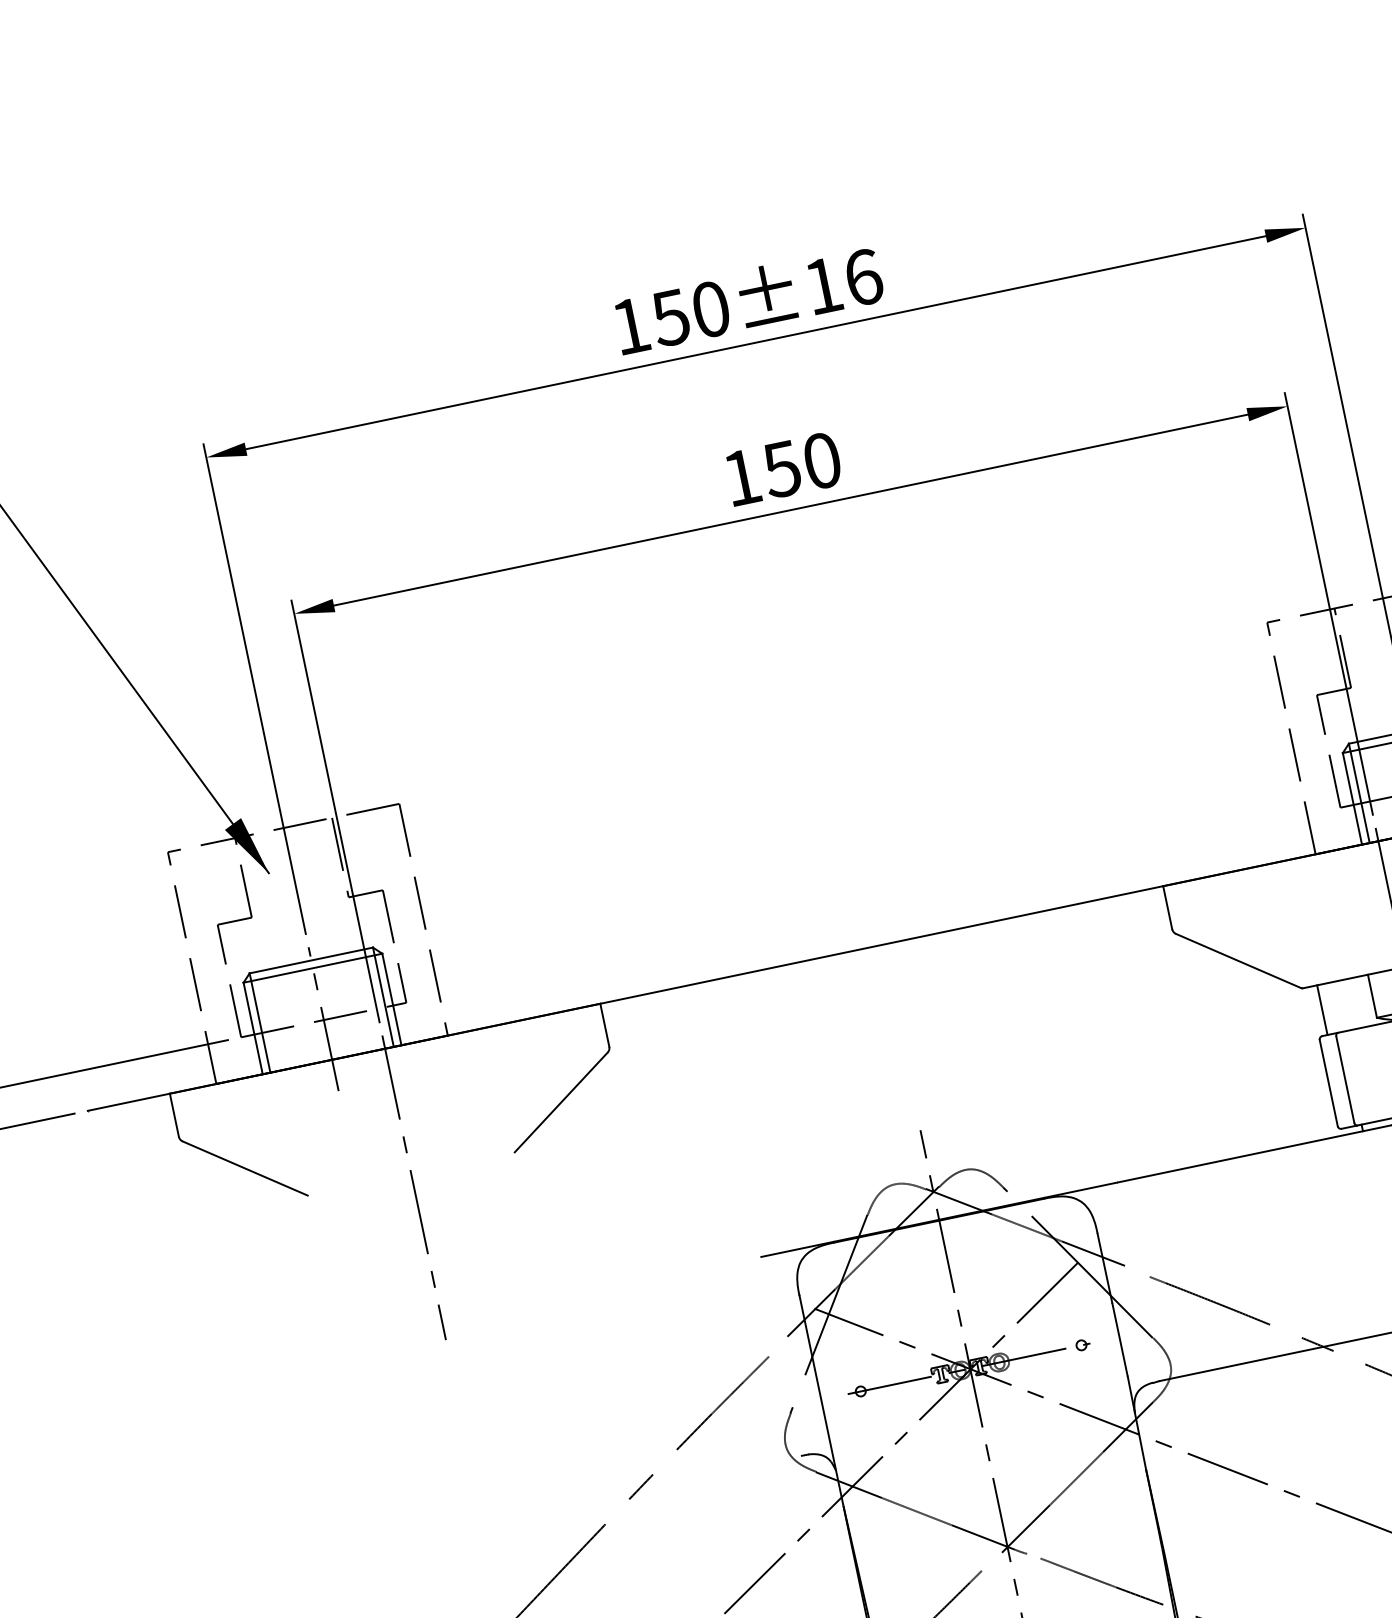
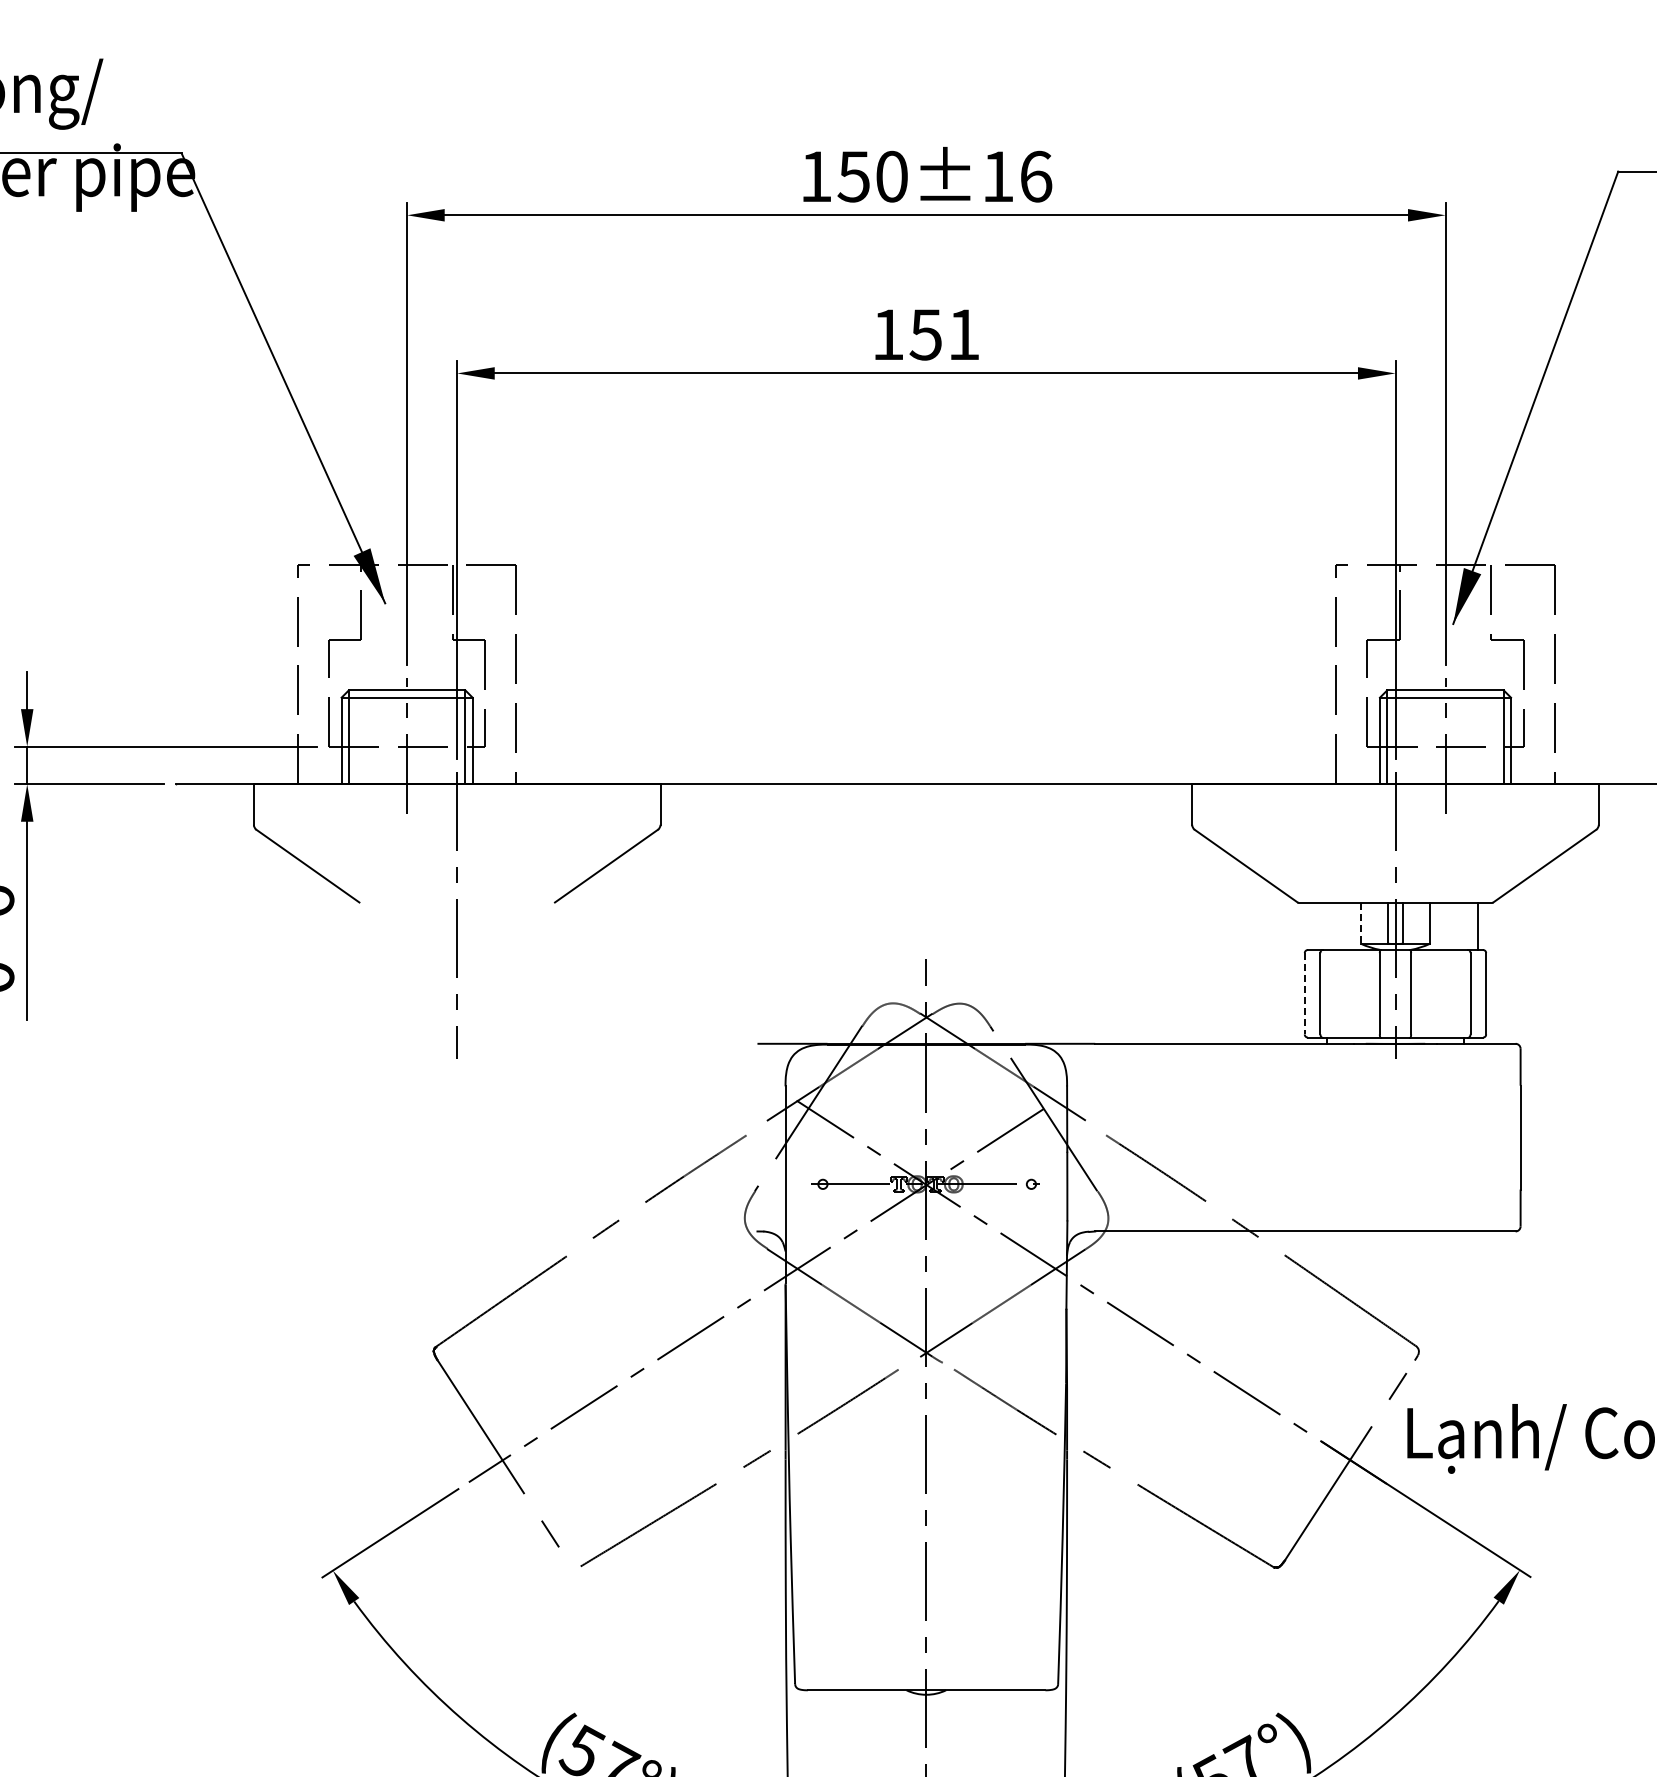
text: (821, 460) -> (963, 334), 150 -> 151
line: (1372, 996) -> (1360, 923), solid -> dashed
line: (1322, 1010) -> (1312, 926), removed
line: (1328, 1082) -> (1304, 993), solid -> dashed

